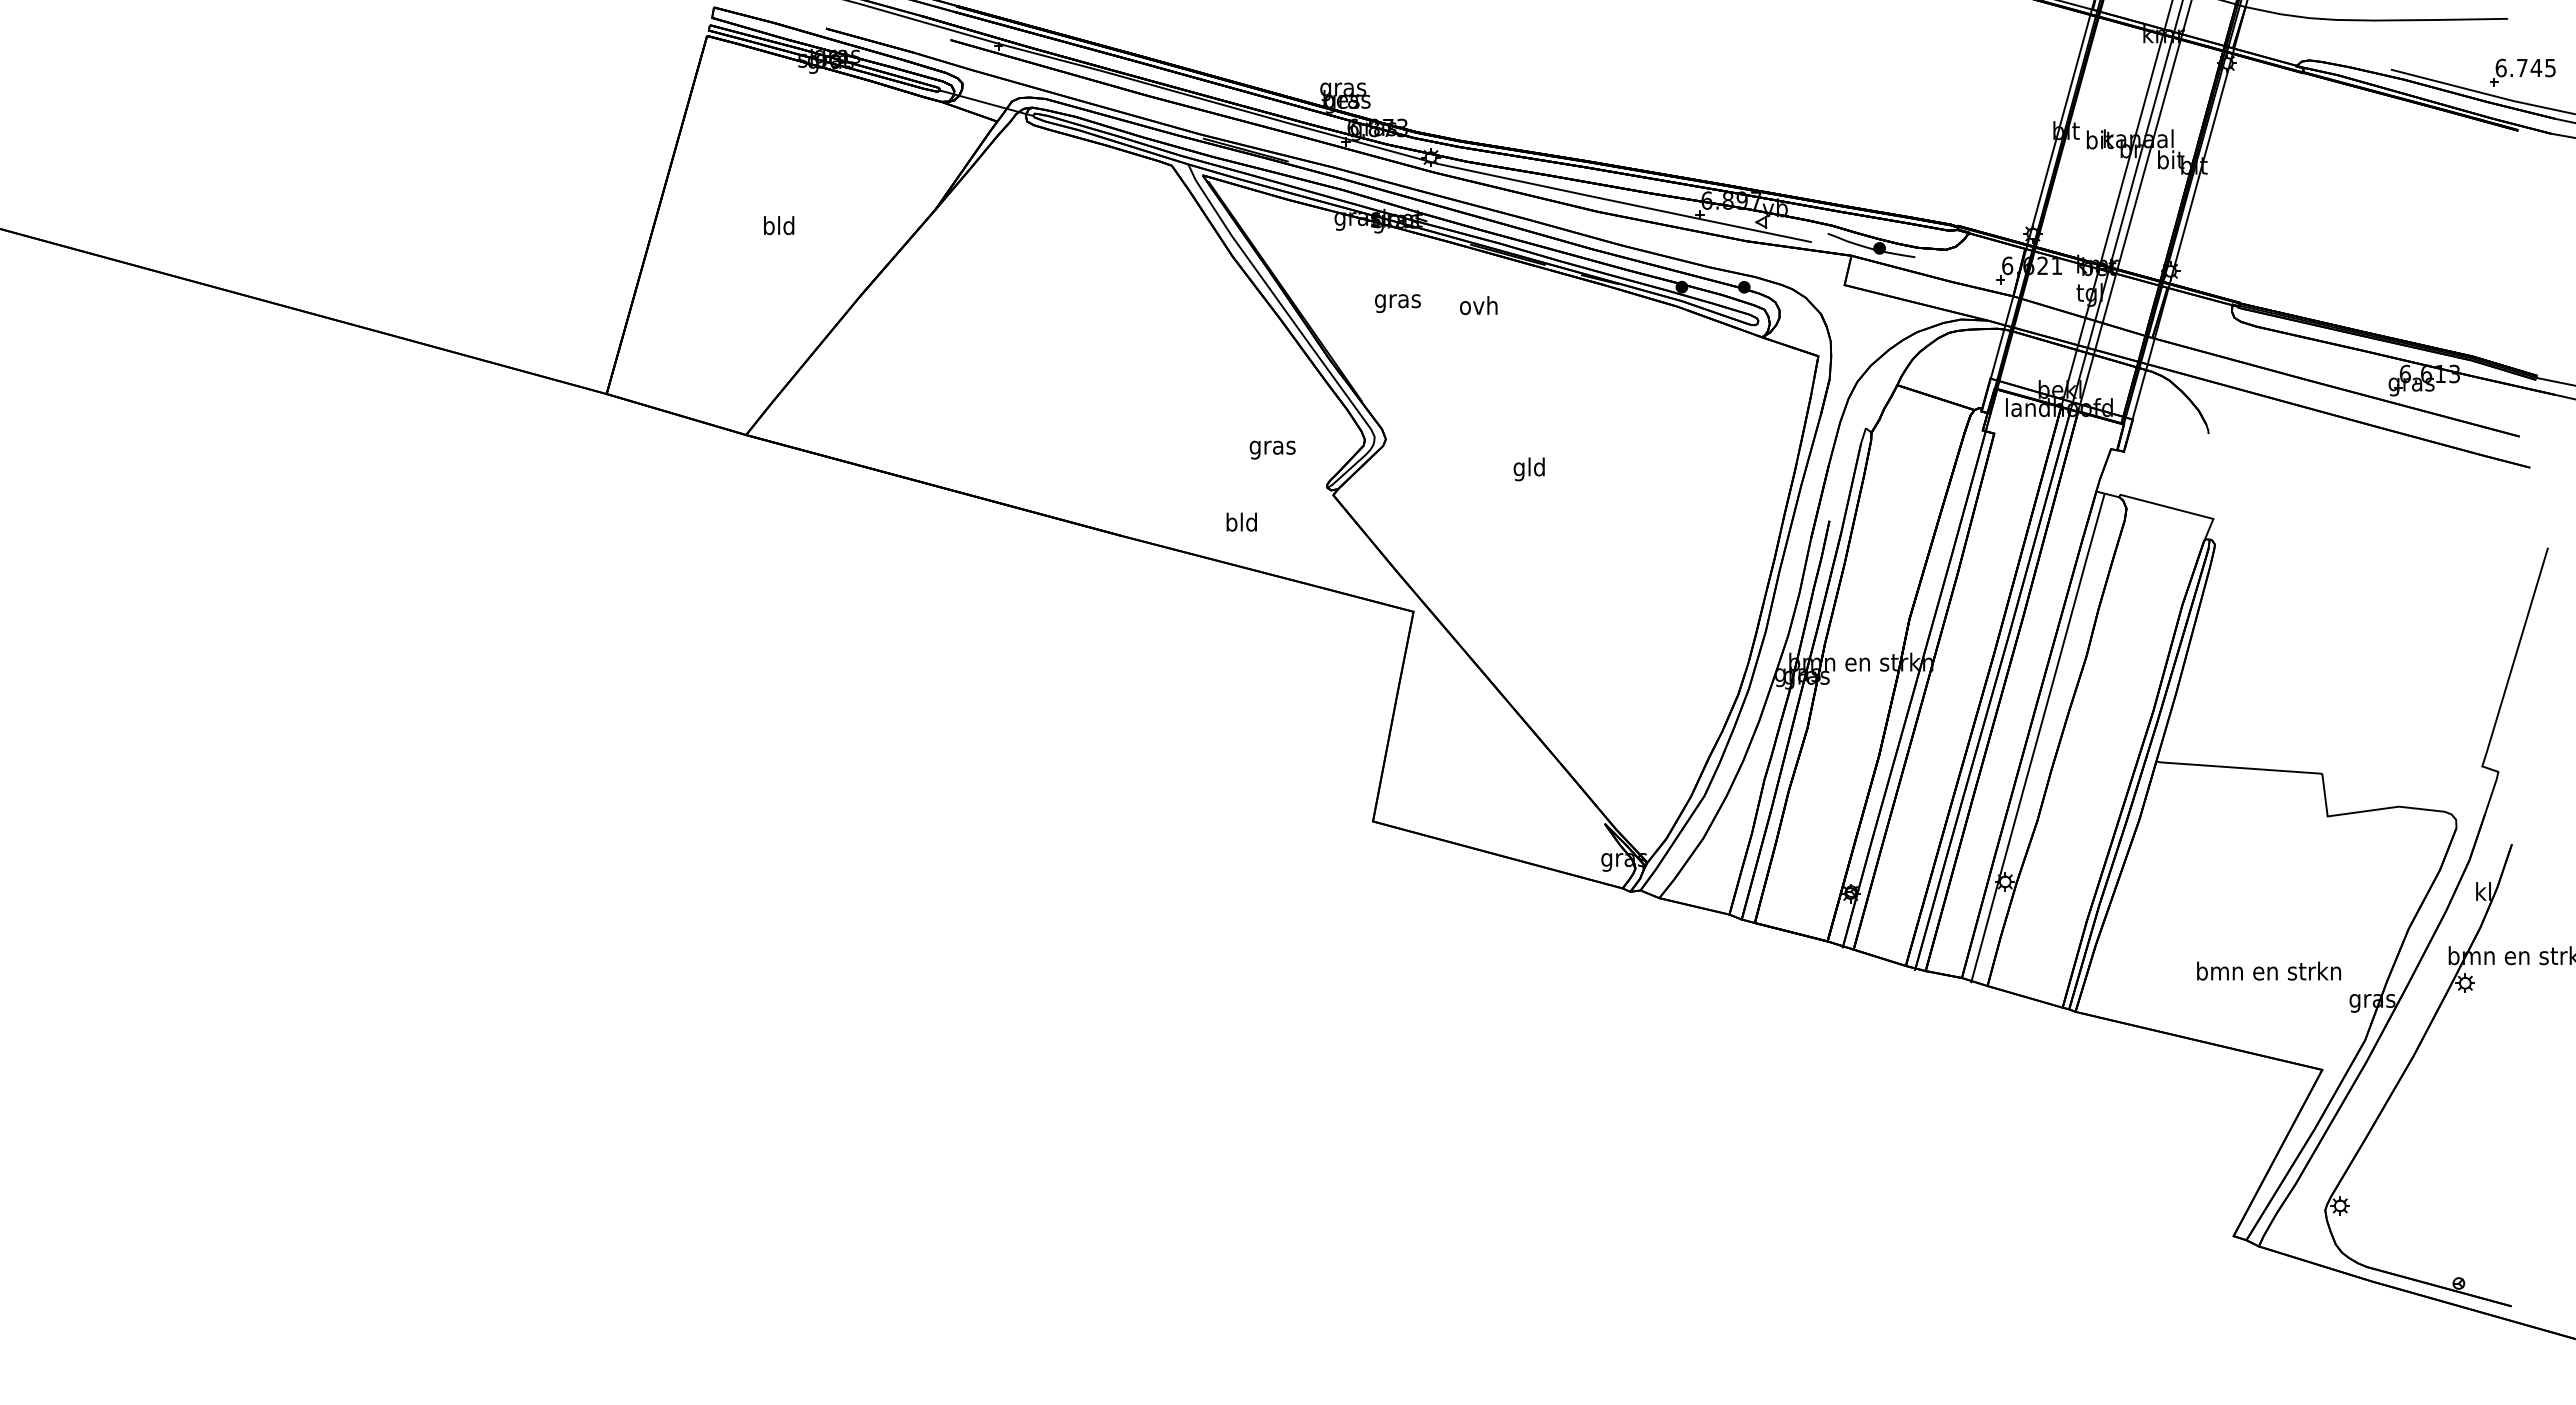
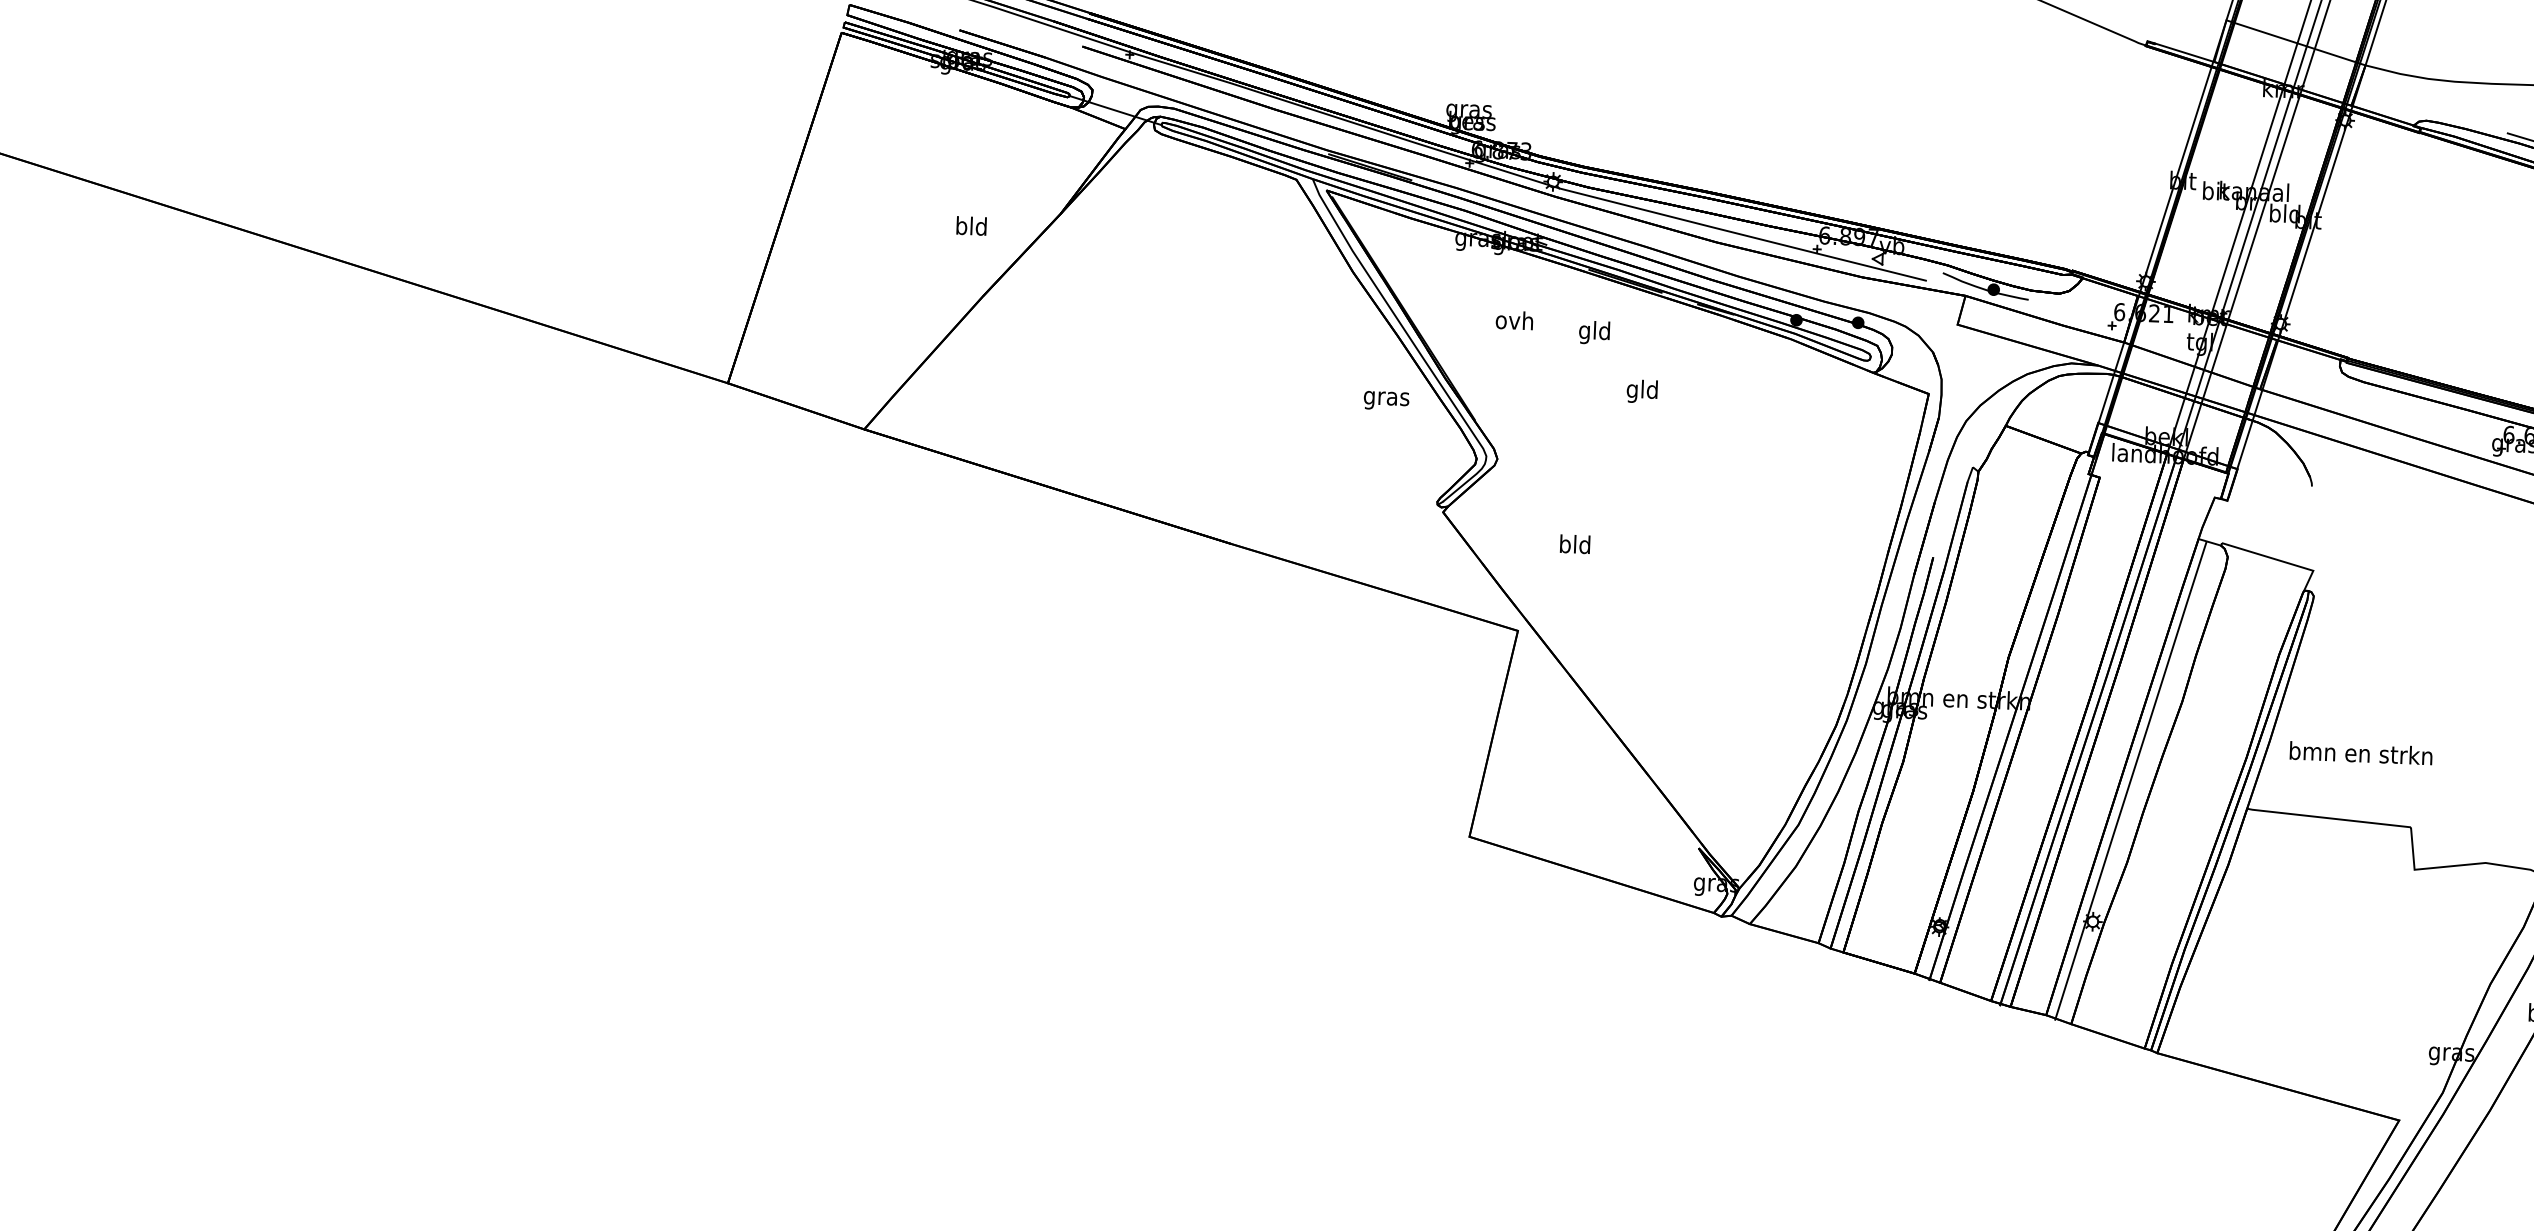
text: (2170, 159) -> (2285, 213), bit -> bld
text: (779, 225) -> (972, 225), moved
text: (1397, 301) -> (1514, 323), gras -> ovh
text: (1478, 307) -> (1594, 332), ovh -> gld
text: (1272, 449) -> (1386, 400), moved
text: (1528, 469) -> (1641, 391), moved
text: (1241, 521) -> (1574, 543), moved
text: (2268, 970) -> (2360, 752), moved

